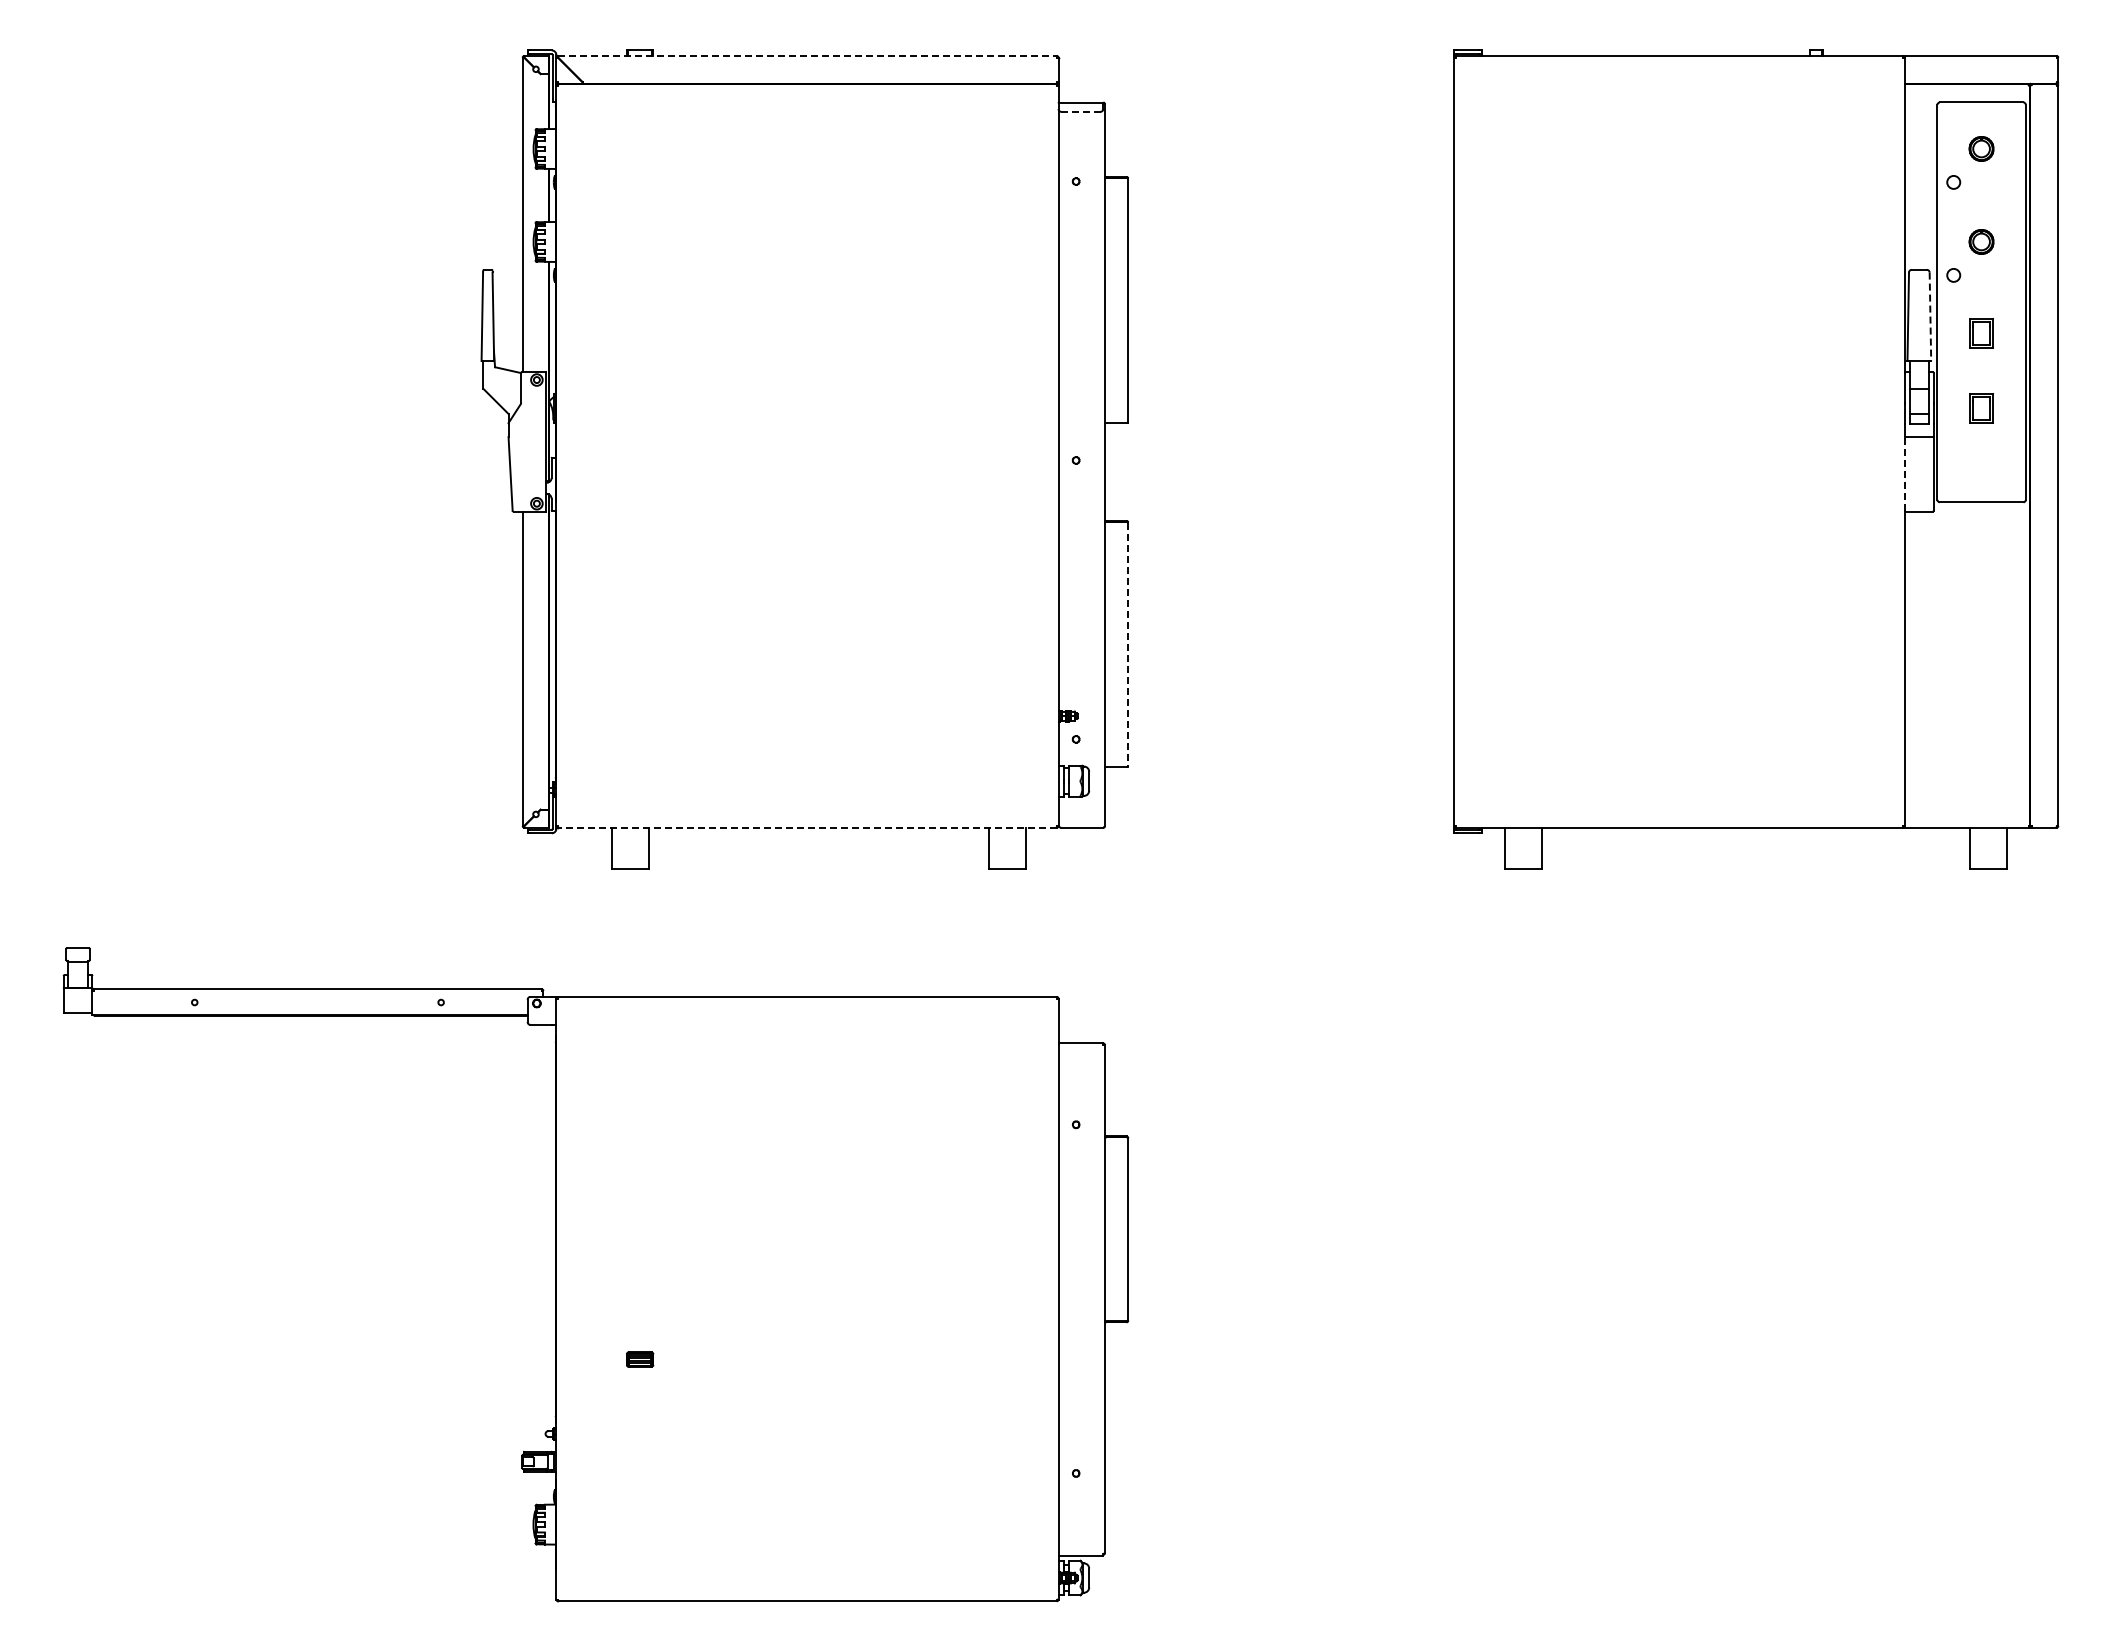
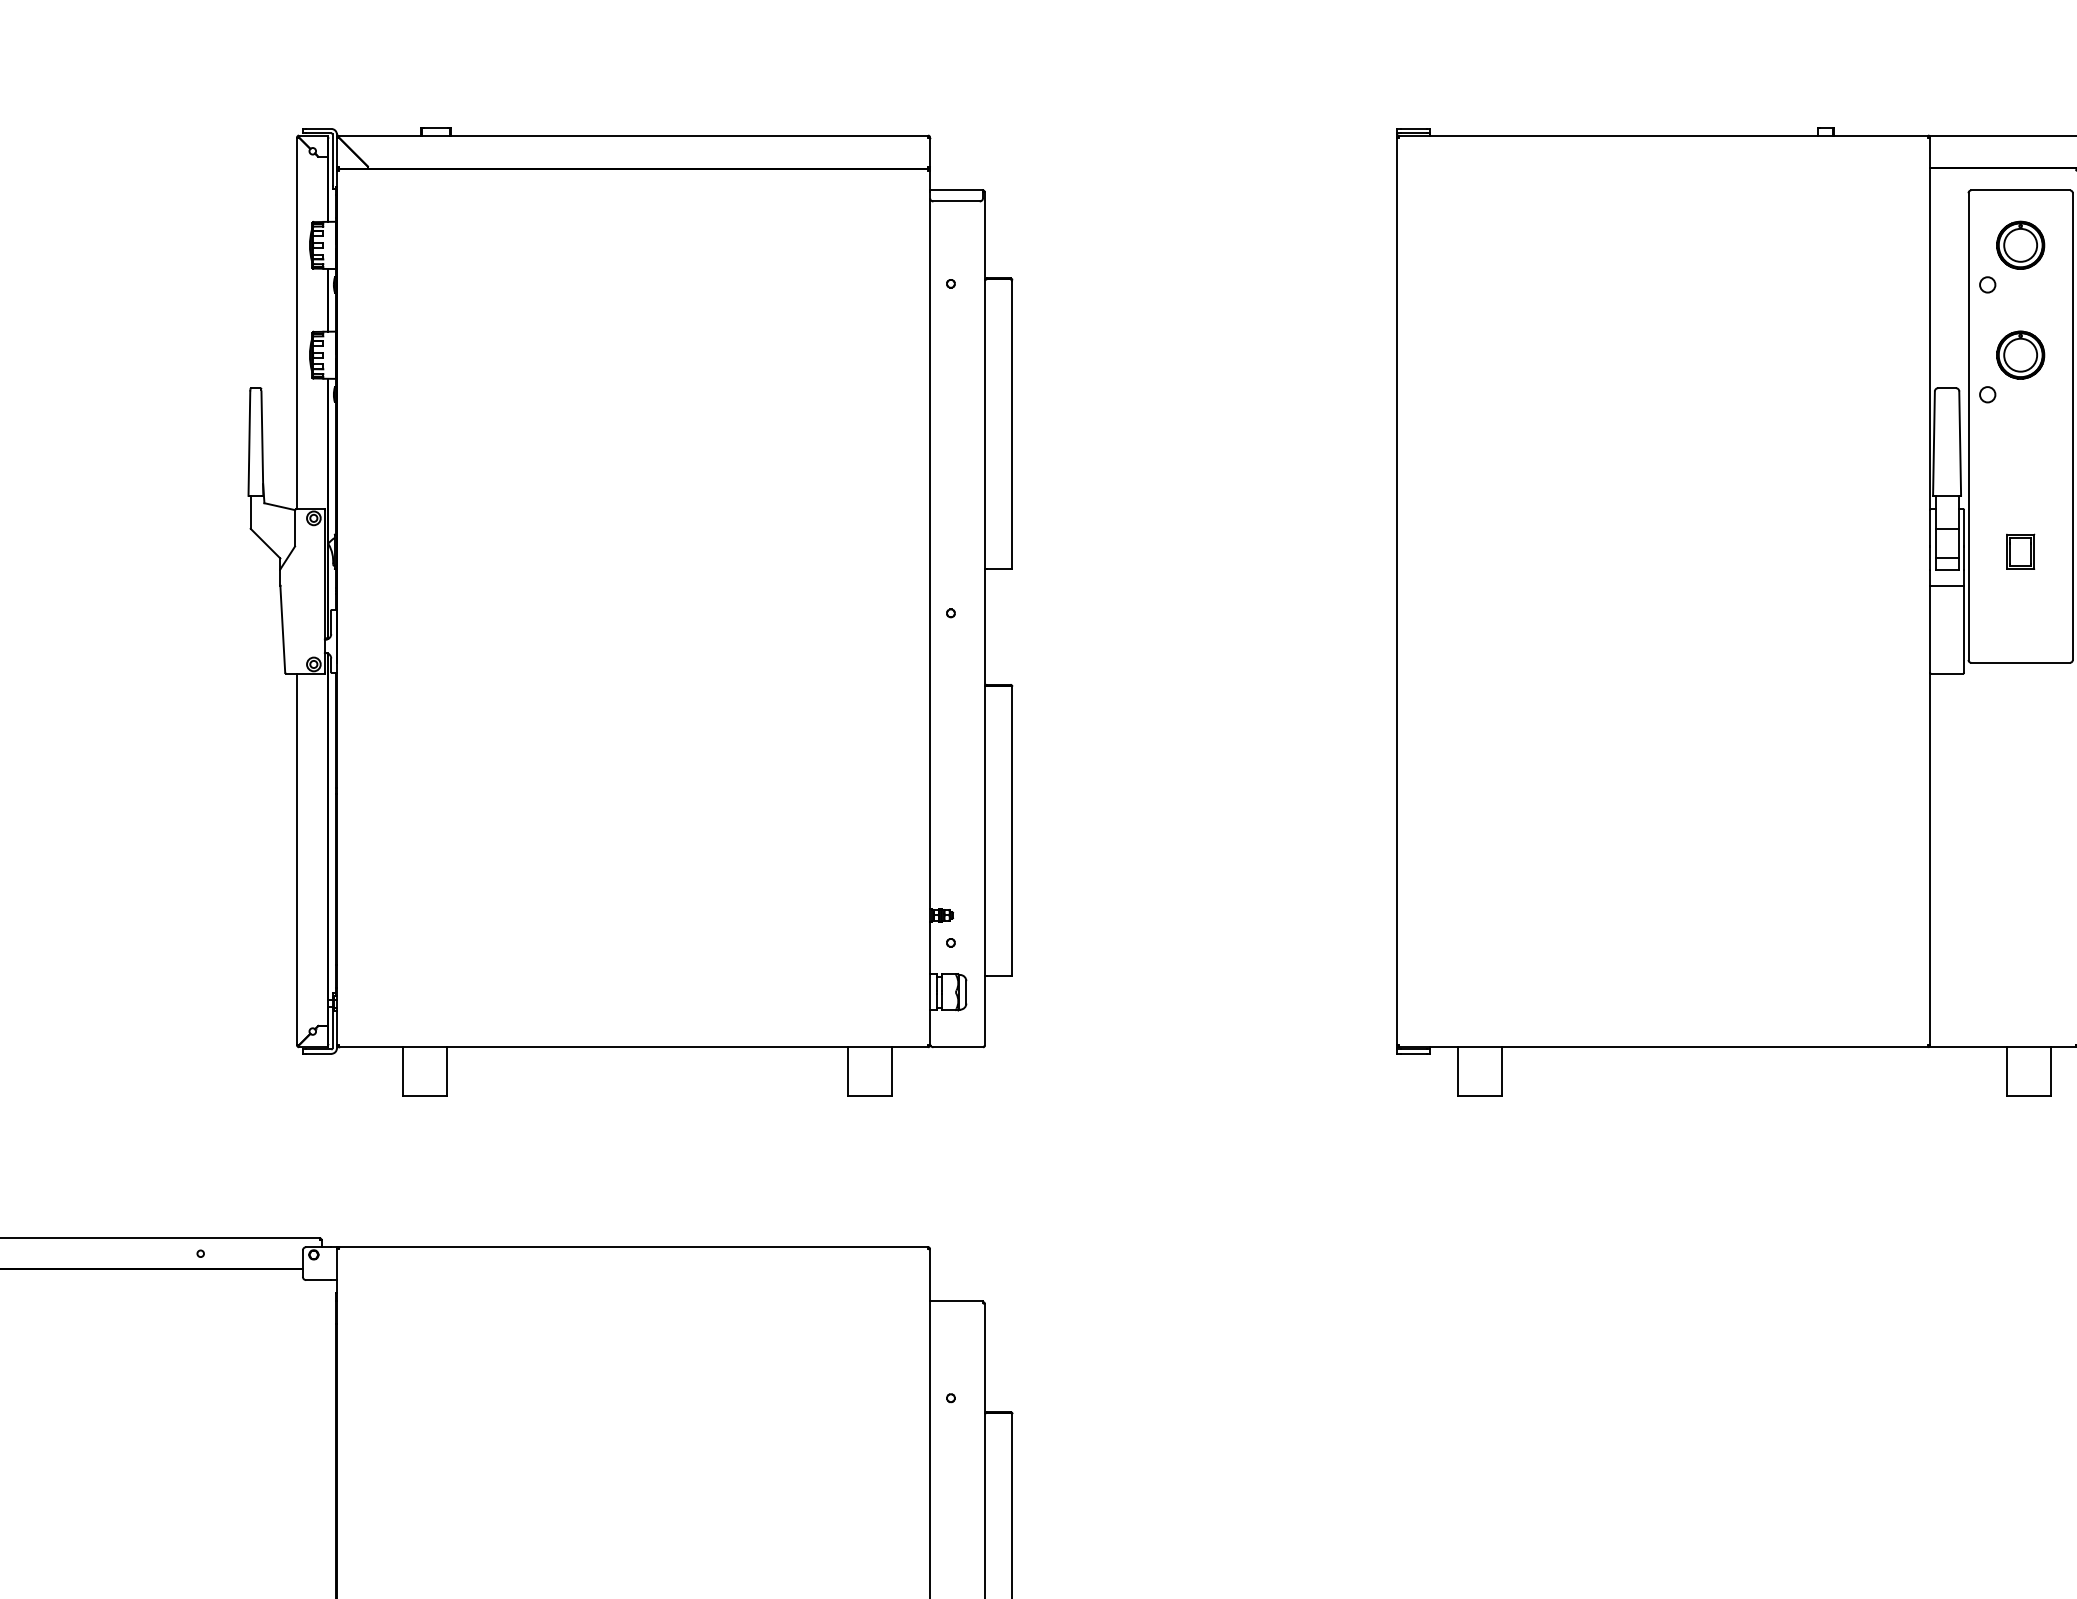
line: (807, 56) -> (633, 136), dashed -> solid
line: (1080, 111) -> (956, 201), dashed -> solid
part: (1981, 148) -> (2020, 244), size x1.67
part: (1981, 241) -> (2020, 354), size x1.67
line: (1930, 317) -> (1960, 444), dashed -> solid
part: (1981, 333) -> (2020, 463), removed
line: (1904, 473) -> (1929, 628), dashed -> solid
line: (1128, 645) -> (1012, 831), dashed -> solid
line: (806, 827) -> (632, 1046), dashed -> solid

